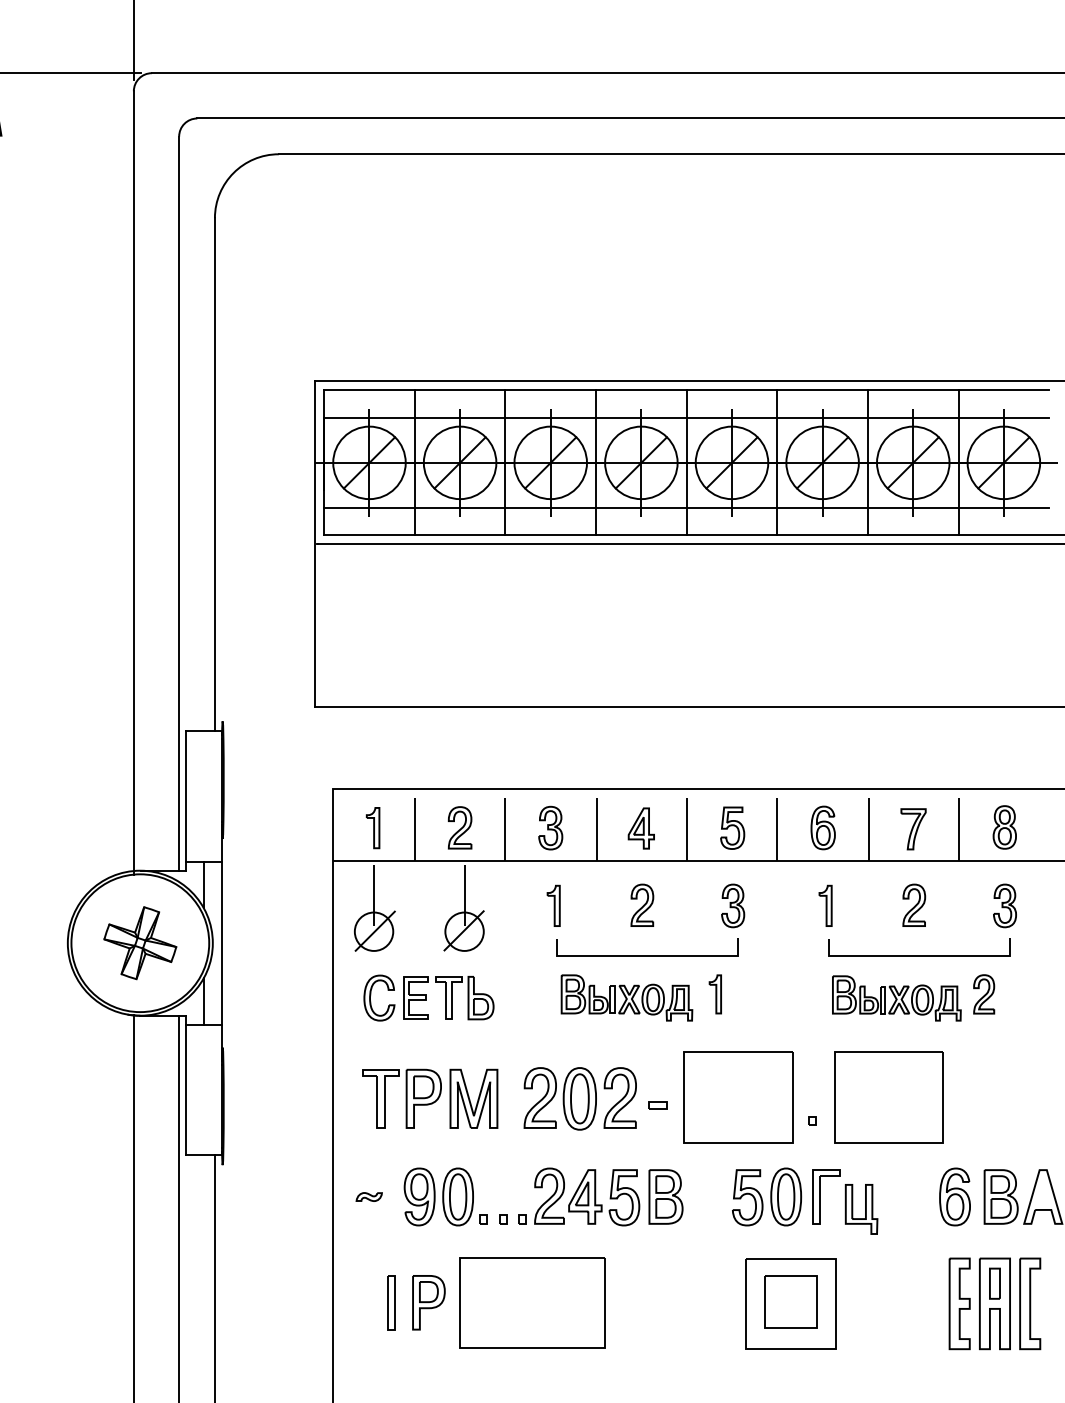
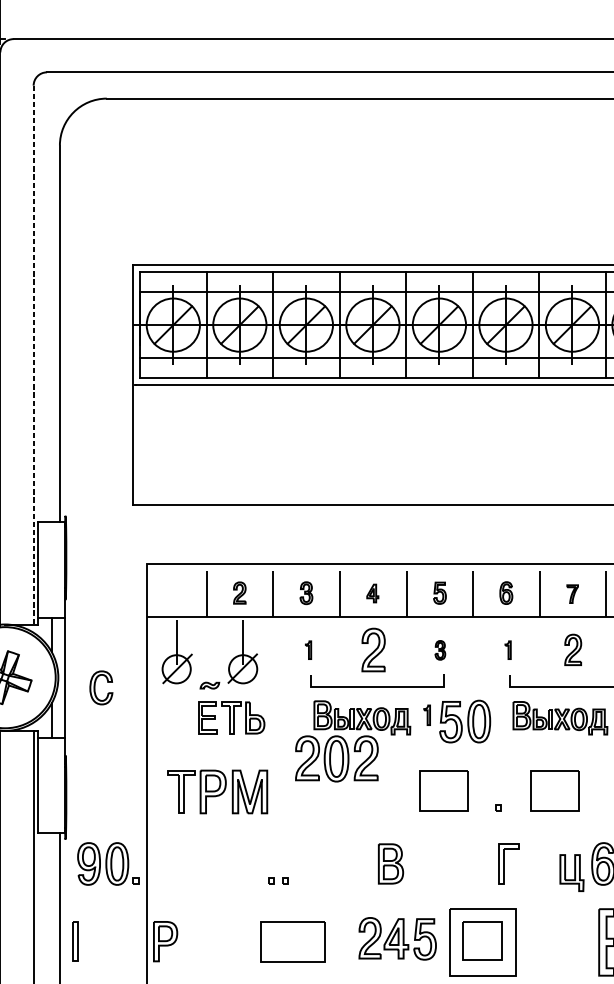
line: (179, 504) -> (33, 355), solid -> dashed
part: (459, 827) -> (239, 592), size x0.7
part: (550, 827) -> (306, 592), size x0.7
part: (732, 827) -> (439, 592), size x0.7
part: (822, 827) -> (505, 592), size x0.7
part: (372, 828) -> (175, 593), removed
part: (640, 828) -> (372, 593), size x0.6
part: (913, 829) -> (572, 594), size x0.6
part: (642, 904) -> (373, 649), size x1.4
part: (553, 905) -> (308, 650), size x0.6
part: (733, 905) -> (440, 650), size x0.6
part: (825, 905) -> (508, 650), size x0.6
part: (714, 994) -> (426, 715), size x0.7
part: (371, 995) -> (95, 685), moved
part: (738, 1097) -> (444, 790), size x0.6
part: (888, 1097) -> (554, 790), size x0.6
part: (579, 1098) -> (336, 758), moved
part: (657, 1105) -> (384, 796), removed
part: (368, 1196) -> (209, 685), moved
part: (445, 1196) -> (108, 863), moved
part: (587, 1196) -> (397, 938), moved
part: (767, 1196) -> (465, 721), moved
part: (861, 1209) -> (571, 873), moved
part: (391, 1302) -> (75, 941), moved
part: (428, 1302) -> (165, 941), moved
part: (532, 1302) -> (292, 941), size x0.6

